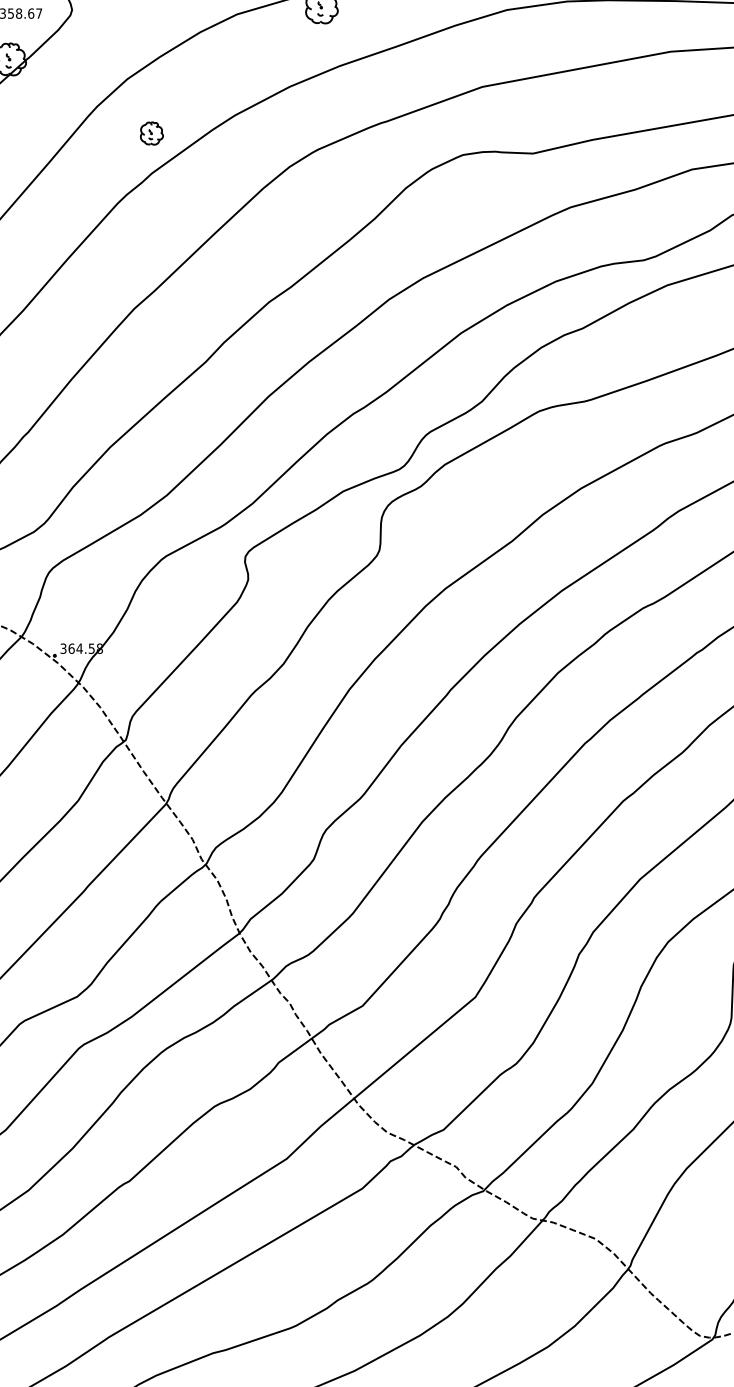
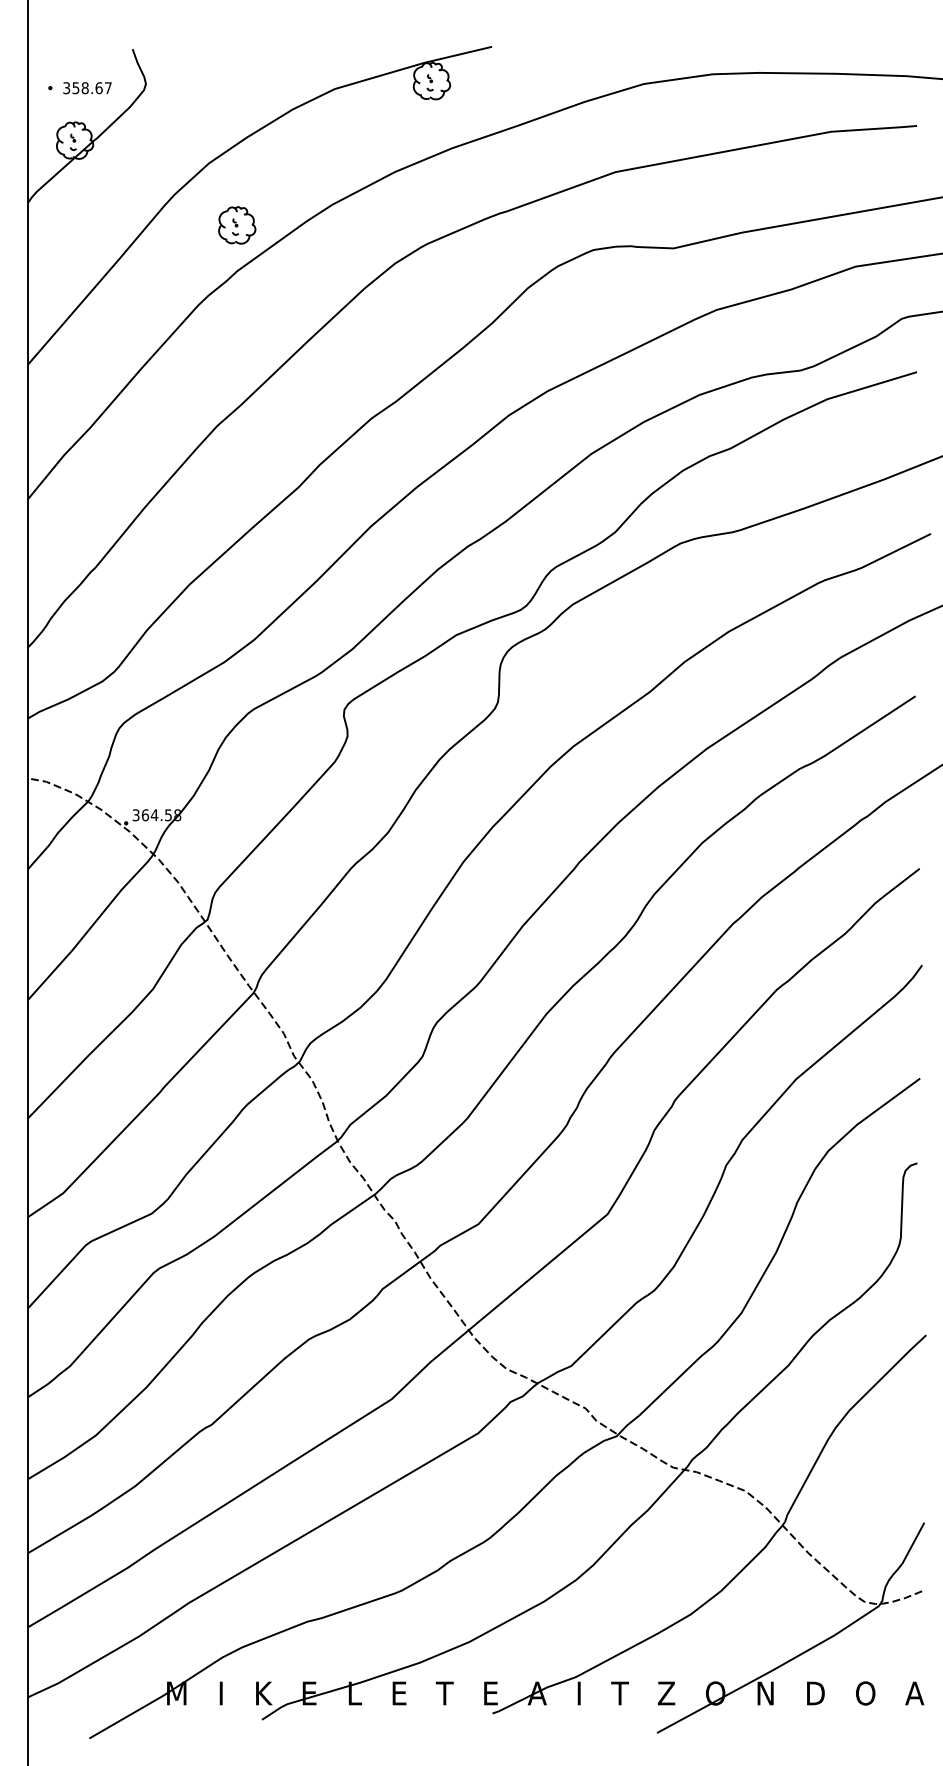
part: (152, 133) -> (237, 225), size x1.43

